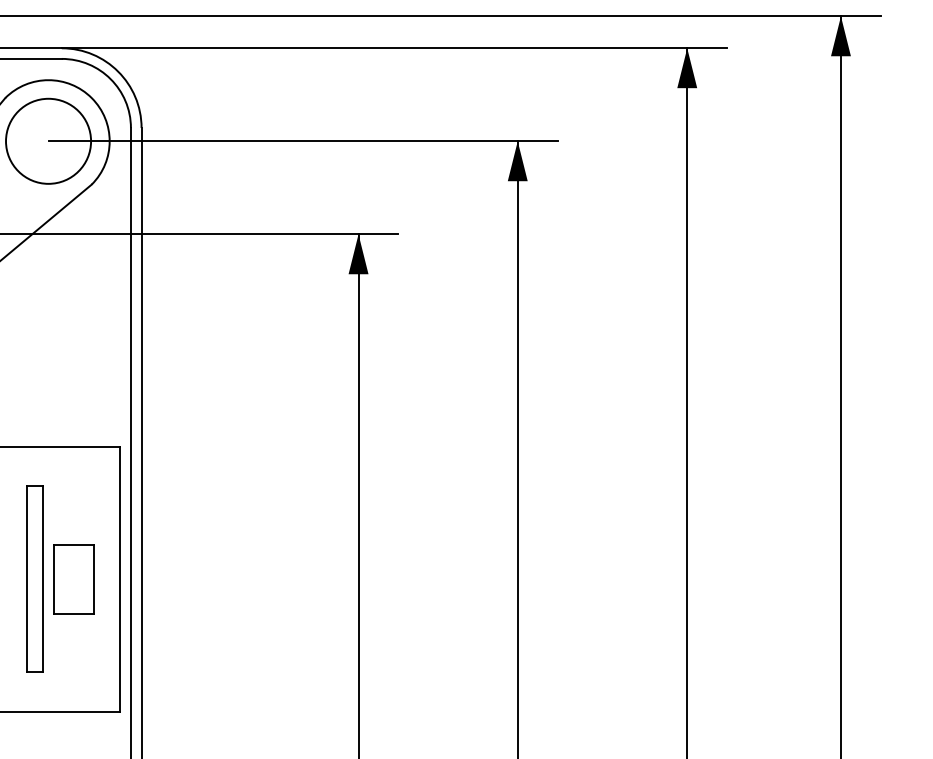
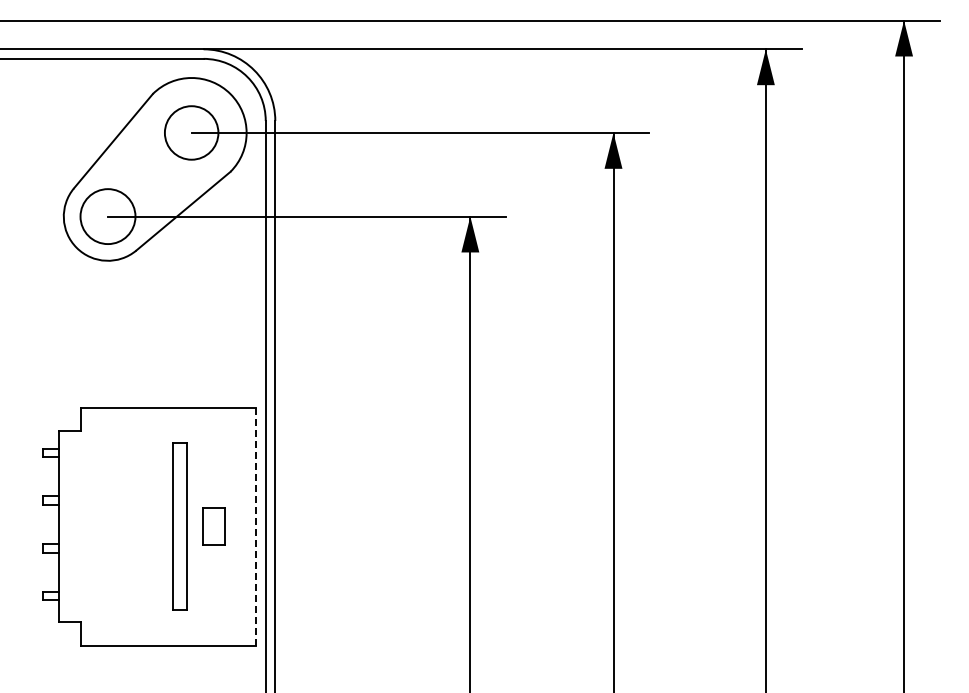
circle: (48, 140) -> (191, 132), size x0.7
part: (72, 579) -> (213, 526), size x0.6
line: (120, 579) -> (256, 526), solid -> dashed

